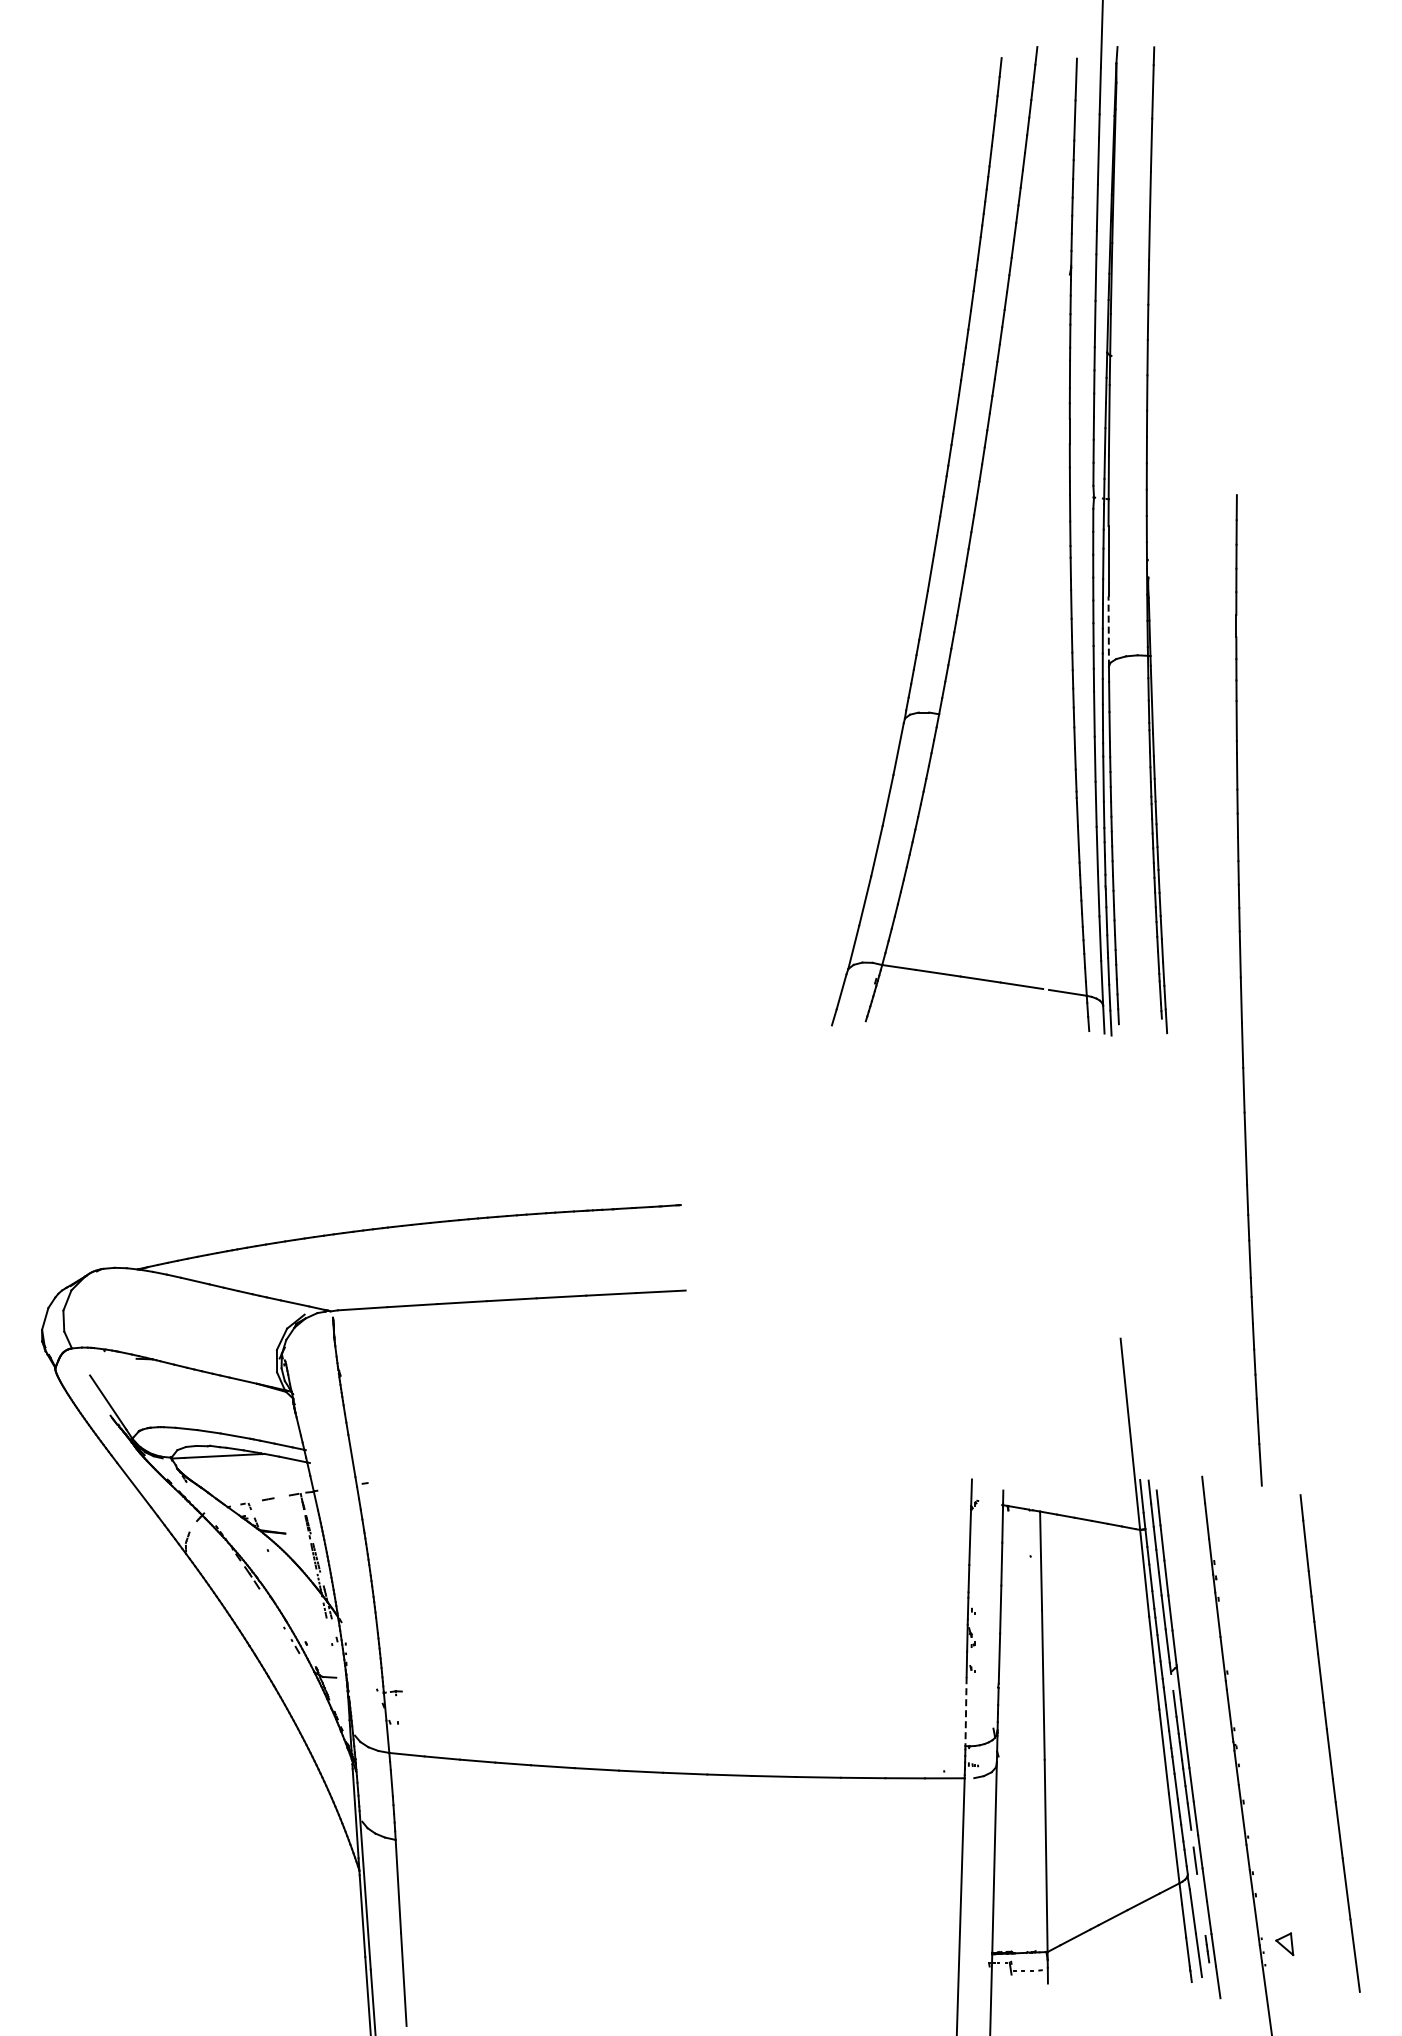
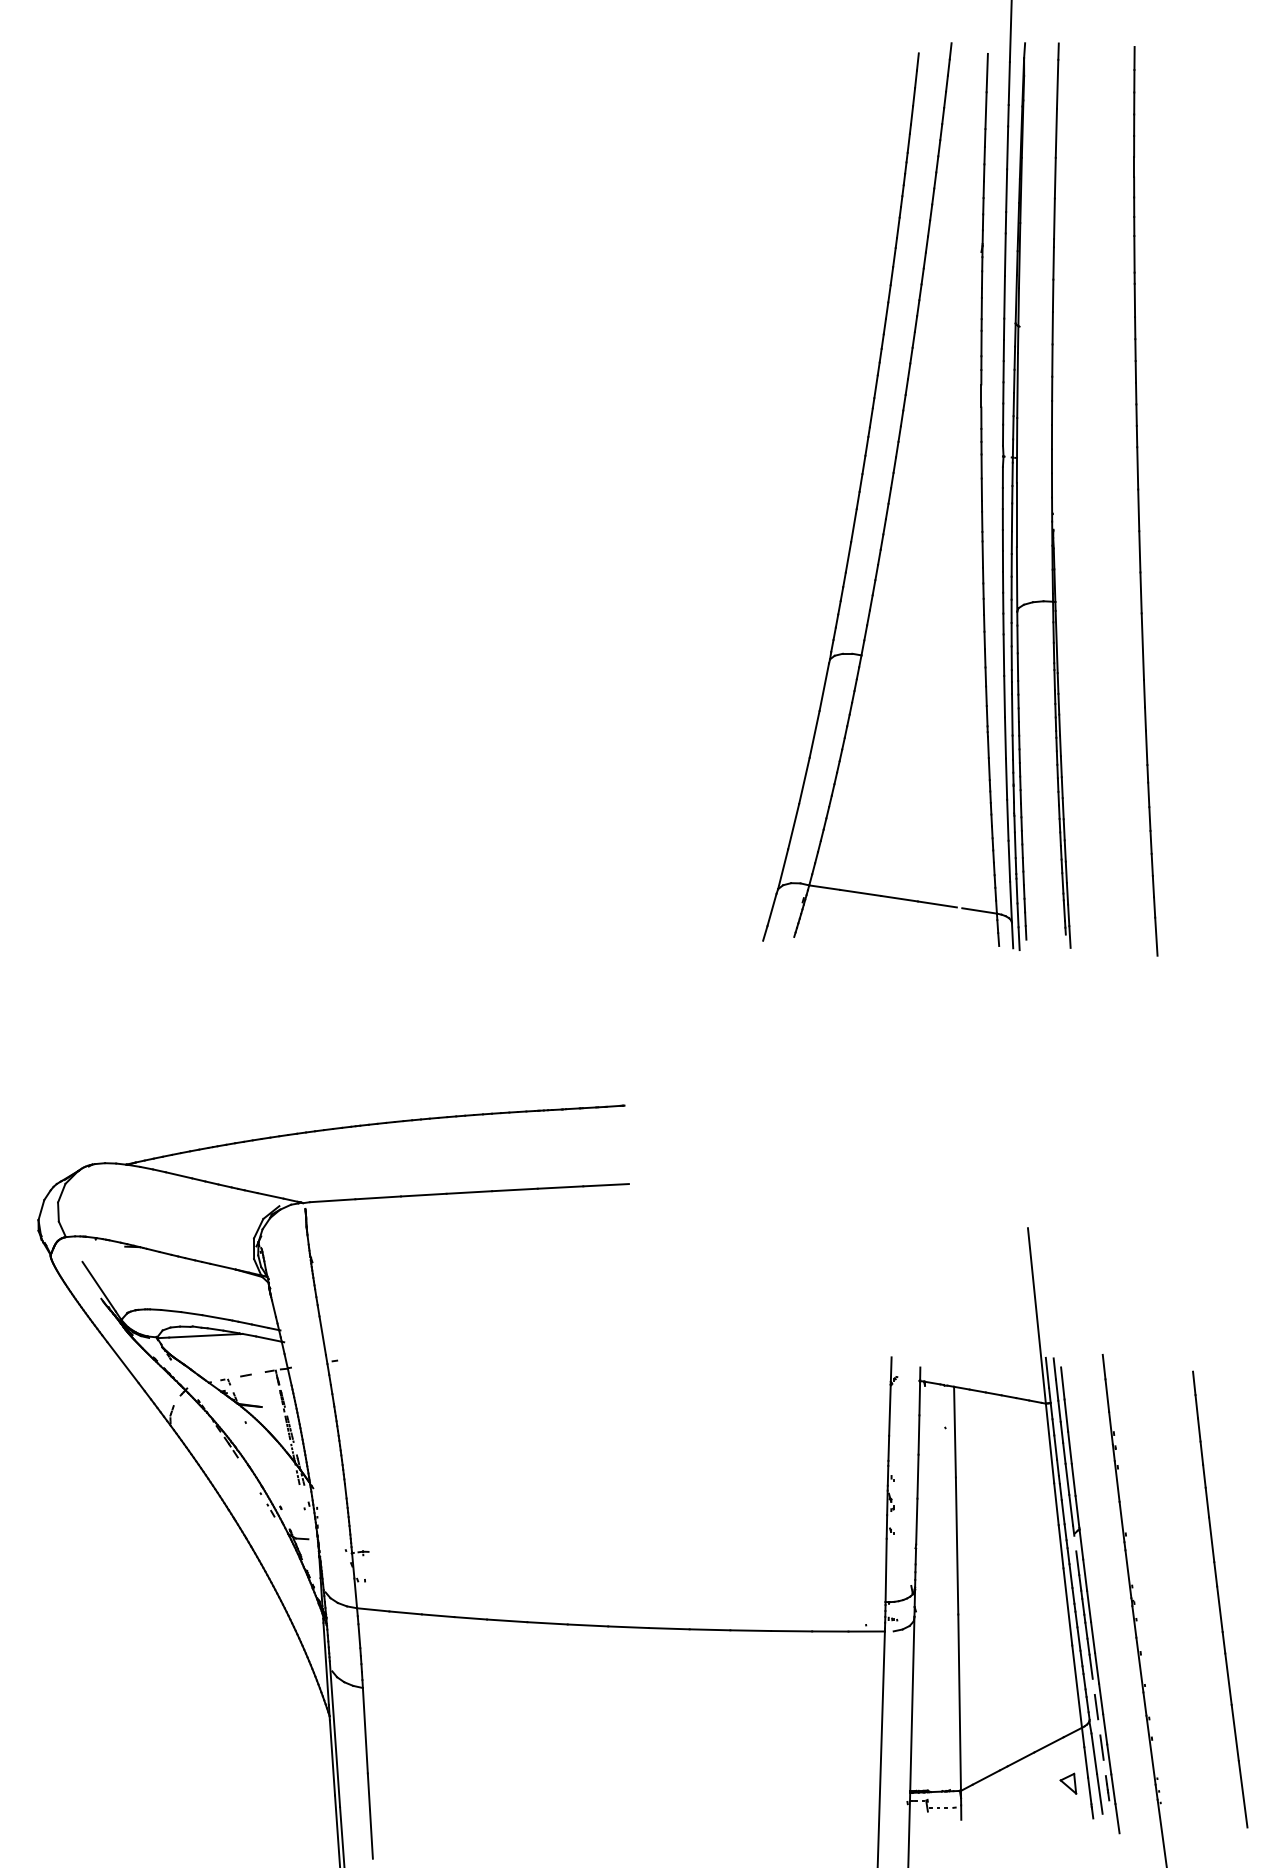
line: (1108, 631) -> (1016, 579), dashed -> solid
part: (1242, 991) -> (1139, 502), moved
line: (966, 1712) -> (886, 1571), dashed -> solid
line: (1201, 1904) -> (1102, 1747), added
part: (1284, 1944) -> (1068, 1783), moved

